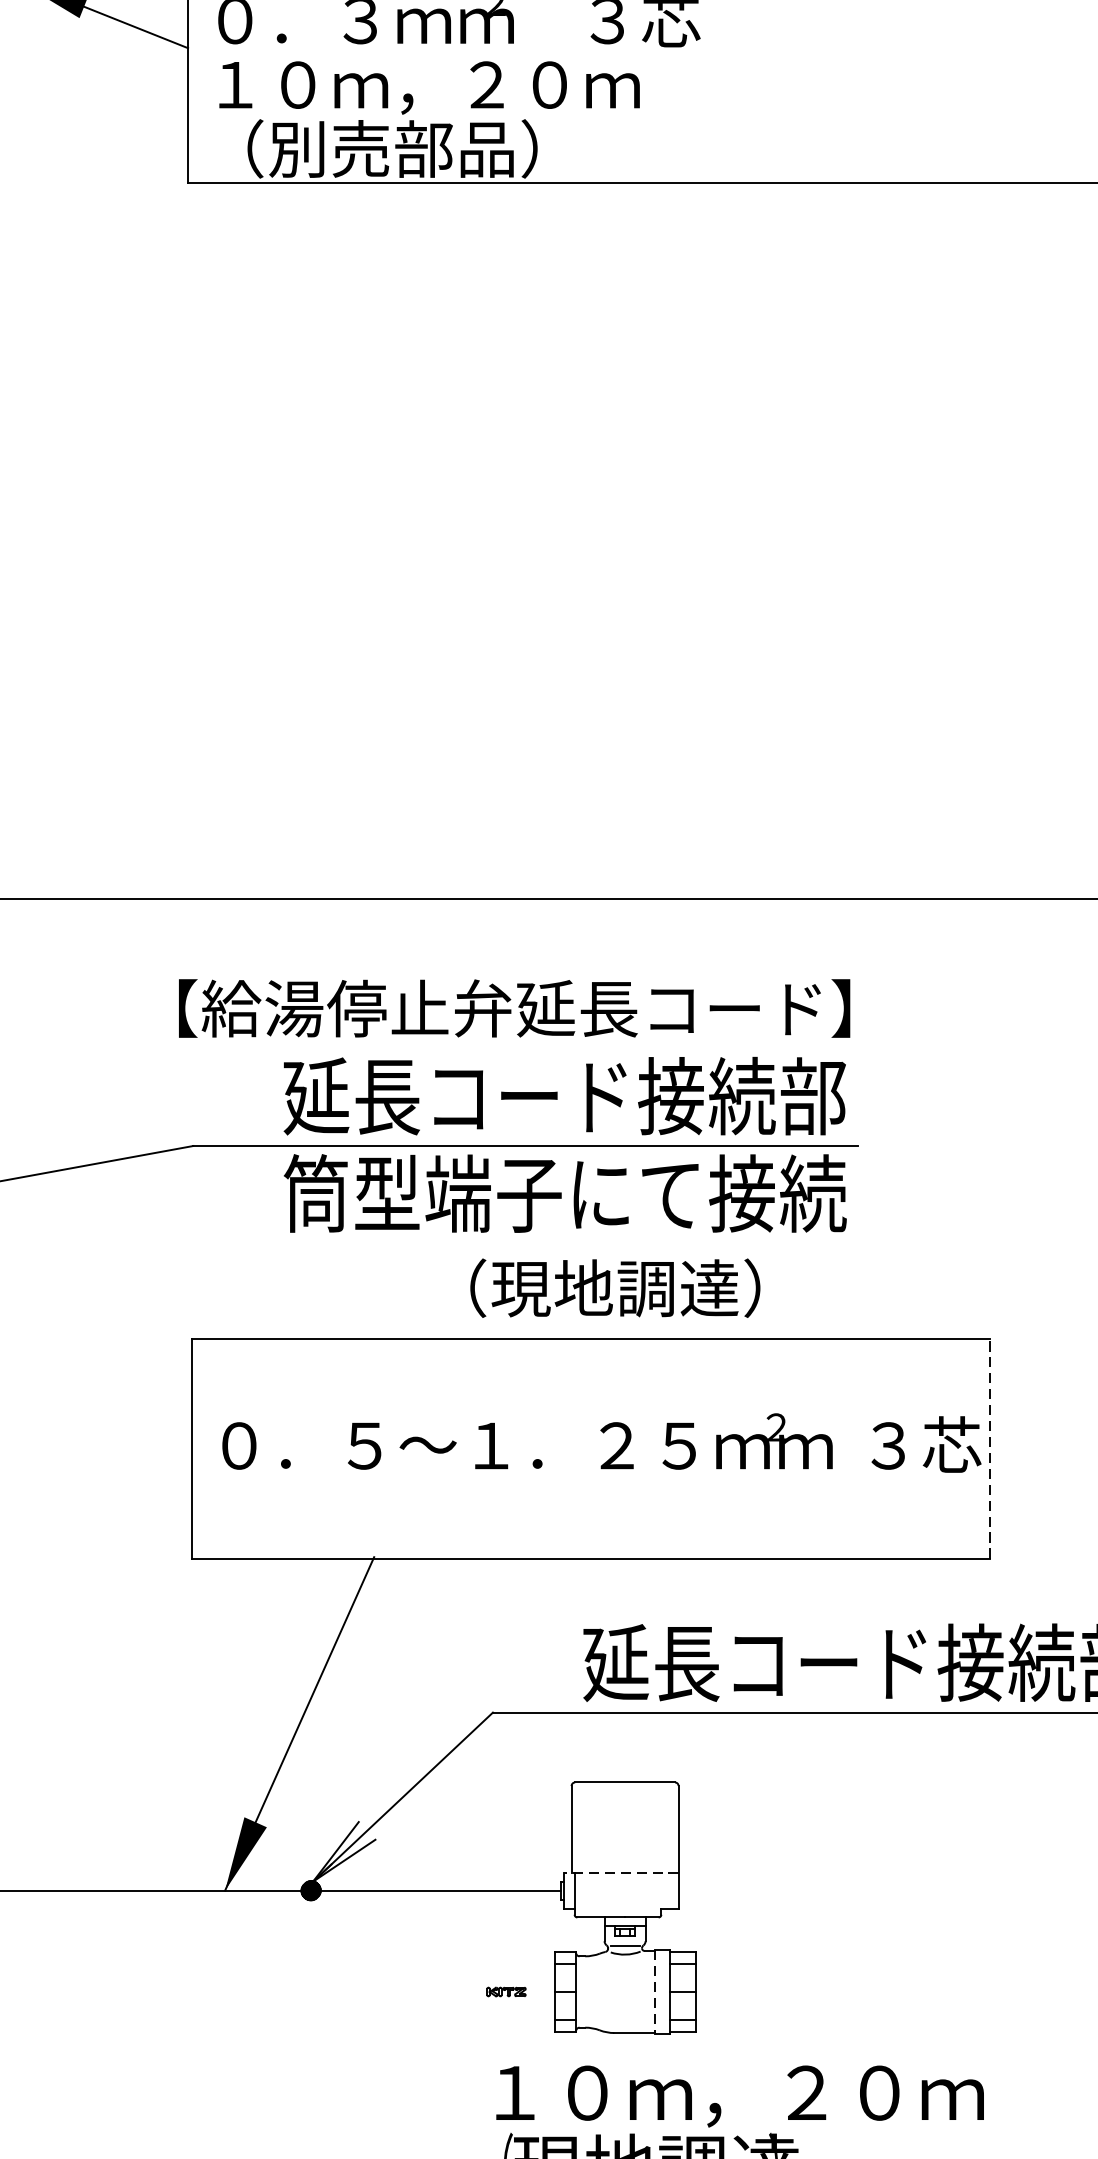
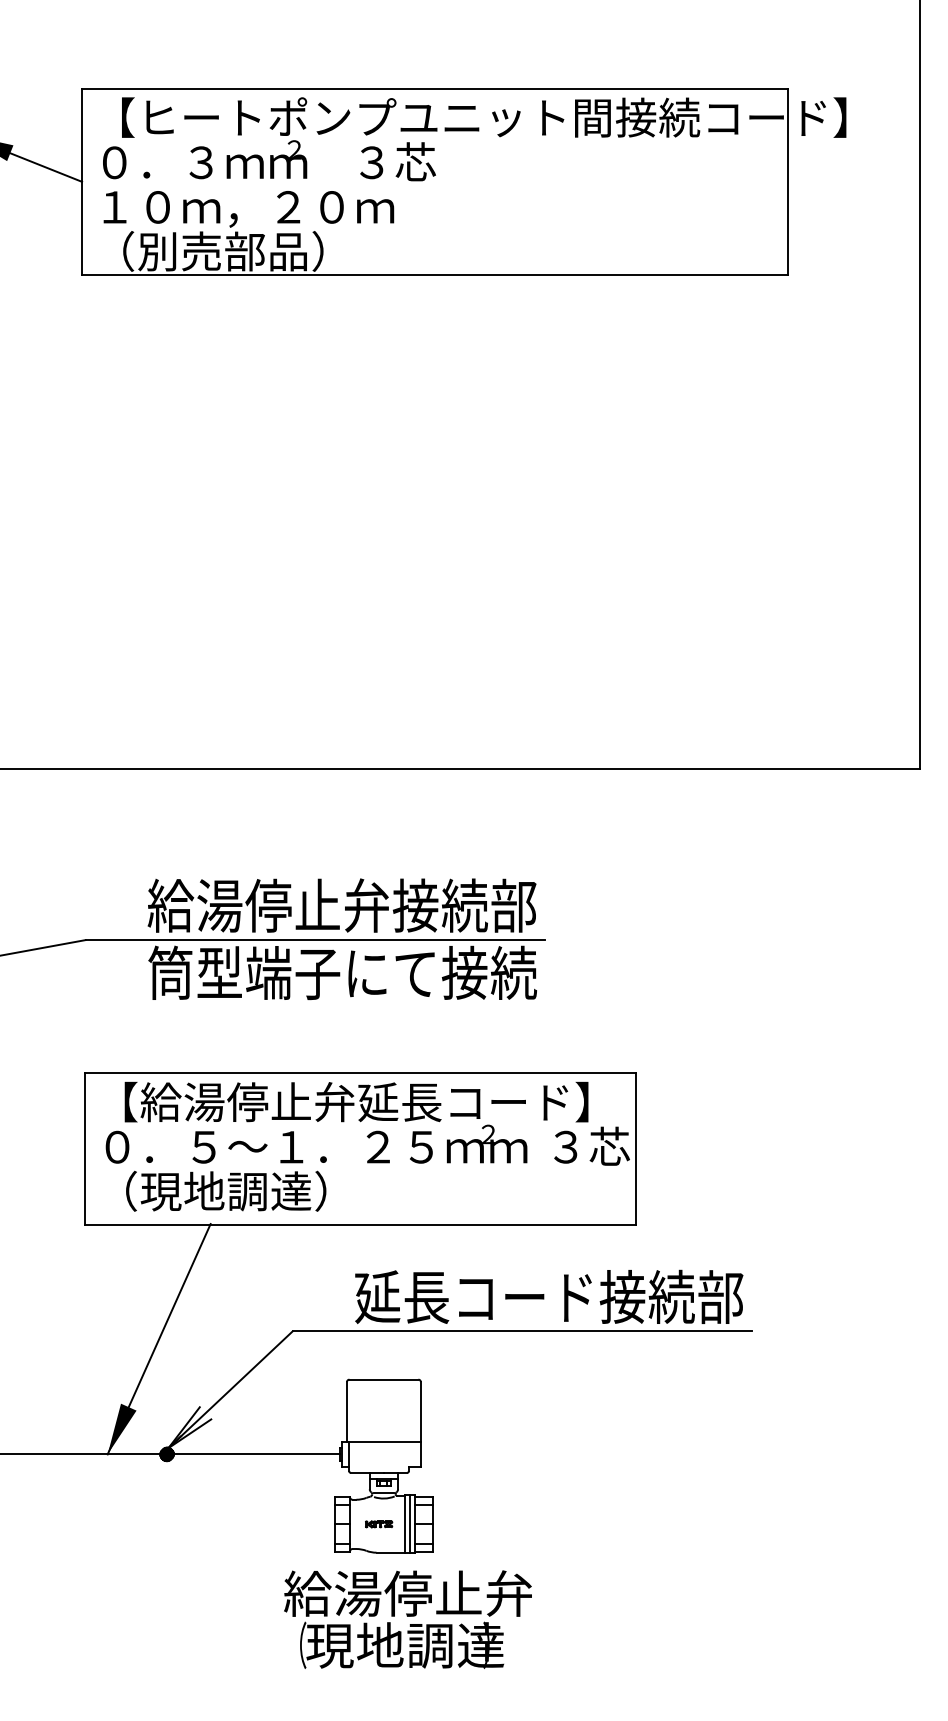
text: (514, 1007) -> (356, 1101), moved
text: (456, 1095) -> (267, 905), 延長コード接続部 -> 給湯停止弁接続部
text: (615, 1287) -> (226, 1190), moved
line: (989, 1449) -> (635, 1149), dashed -> solid
line: (620, 1873) -> (380, 1442), dashed -> solid
part: (507, 1992) -> (379, 1524), moved
line: (654, 1992) -> (404, 1524), dashed -> solid
line: (662, 1992) -> (409, 1524), added
text: (731, 2092) -> (457, 1593), １０ｍ，２０ｍ -> 給湯停止弁

